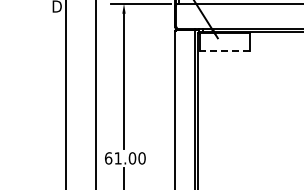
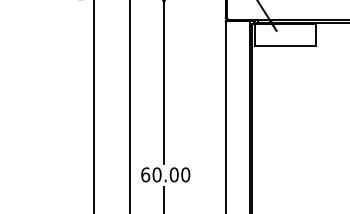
line: (224, 50) -> (284, 45), dashed -> solid
text: (117, 158) -> (156, 174), 61.00 -> 60.00

